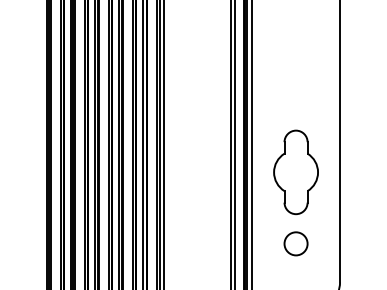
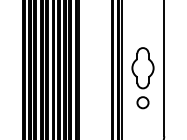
part: (294, 193) -> (142, 78), moved

